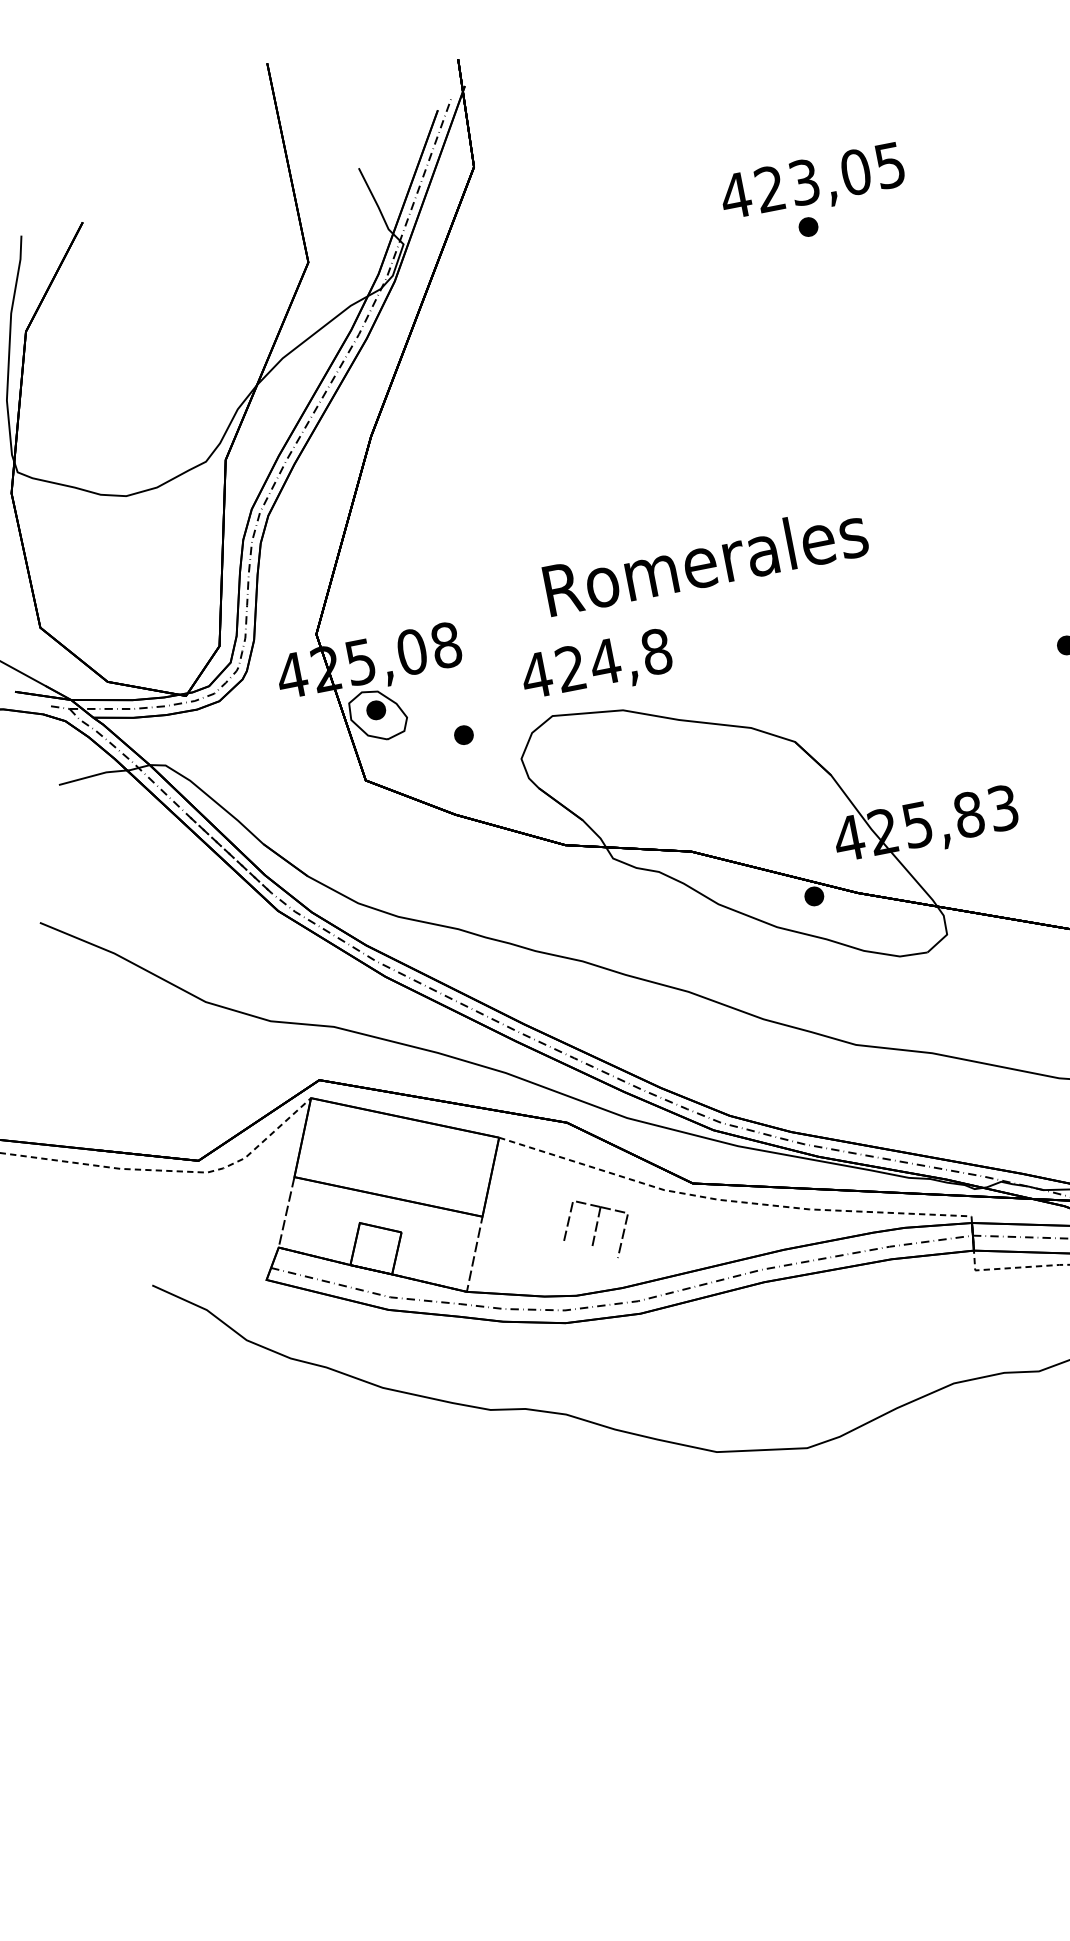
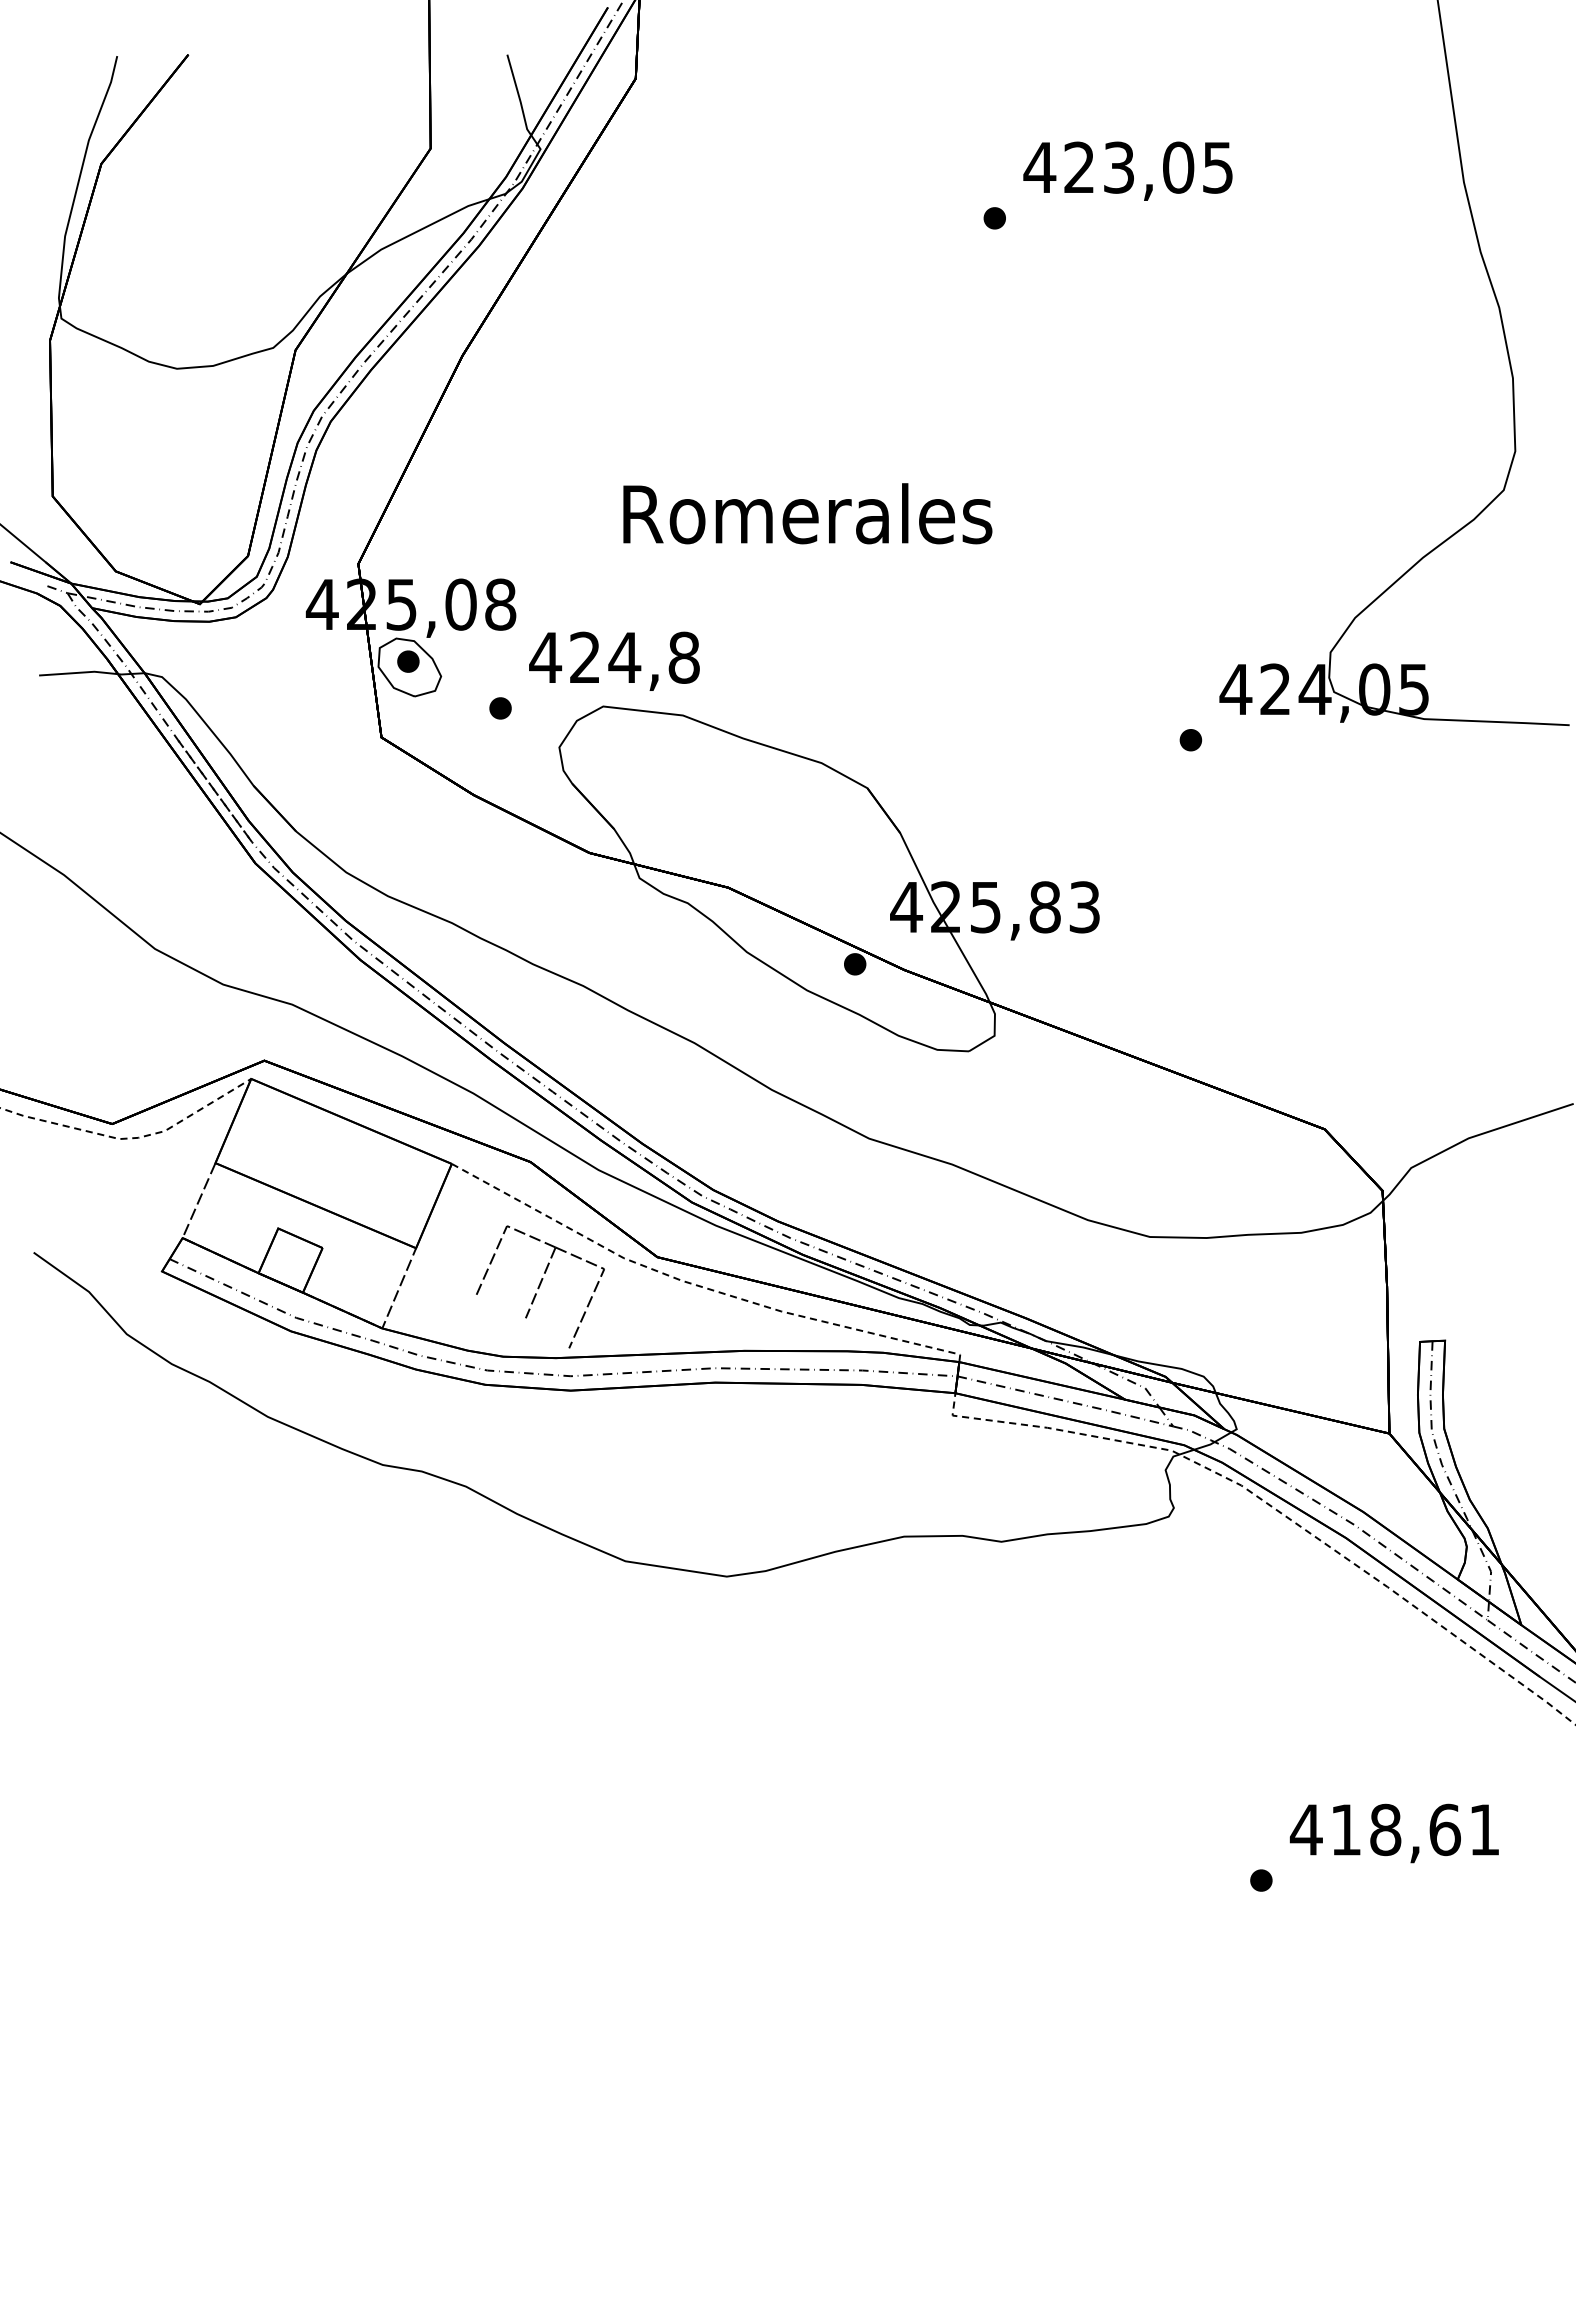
text: (812, 183) -> (1127, 170), moved
text: (705, 560) -> (807, 513), moved
text: (596, 666) -> (614, 660), moved
part: (596, 1228) -> (540, 1286), size x1.67

